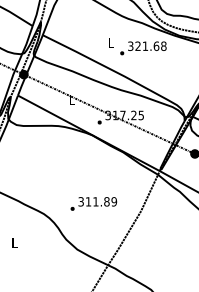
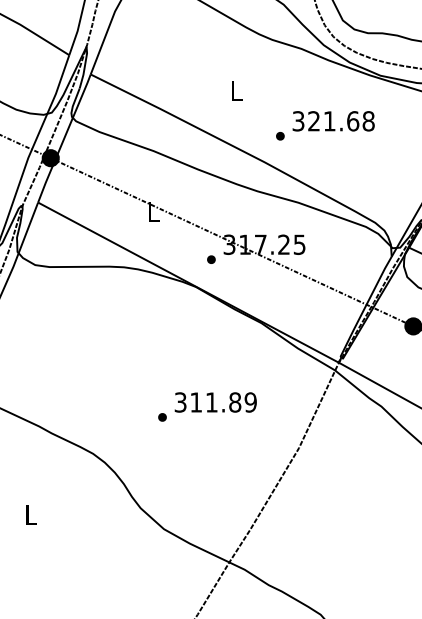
text: (143, 48) -> (325, 126), moved
text: (93, 203) -> (206, 406), moved

